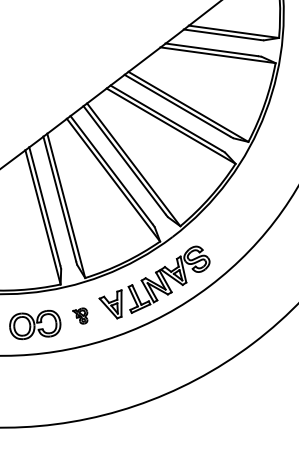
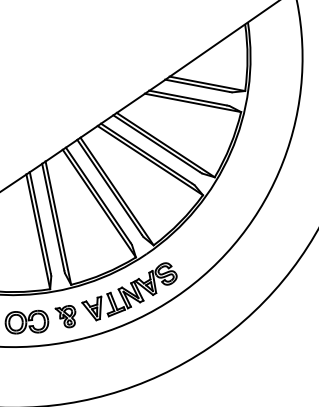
part: (80, 315) -> (65, 316), size x1.67

